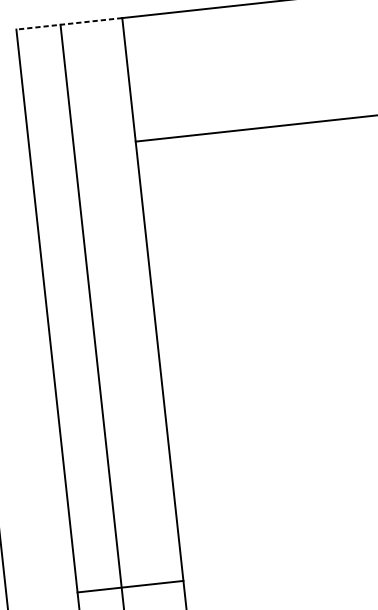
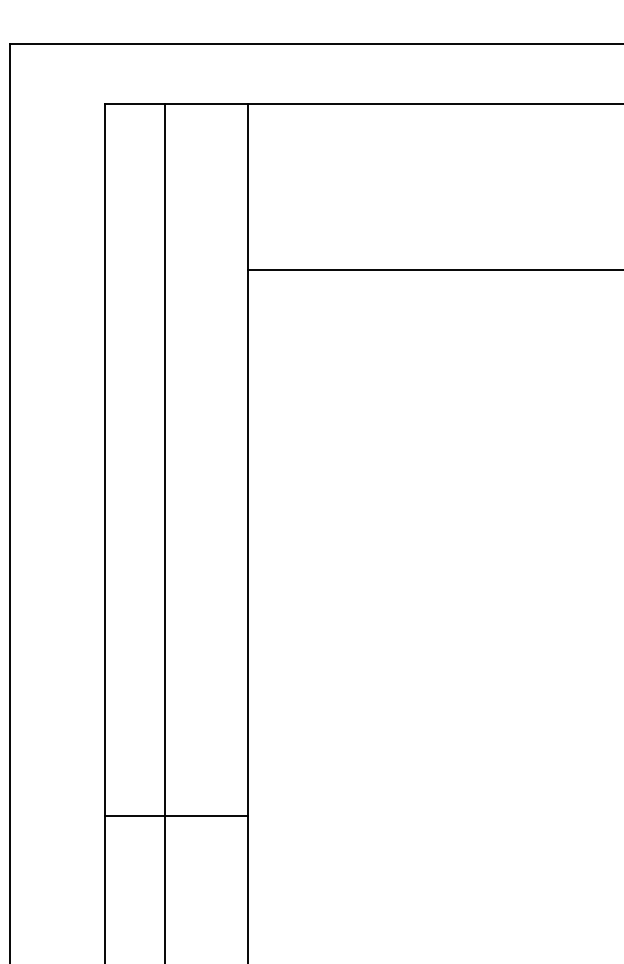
line: (69, 23) -> (176, 103), dashed -> solid
line: (130, 586) -> (176, 816), moved

